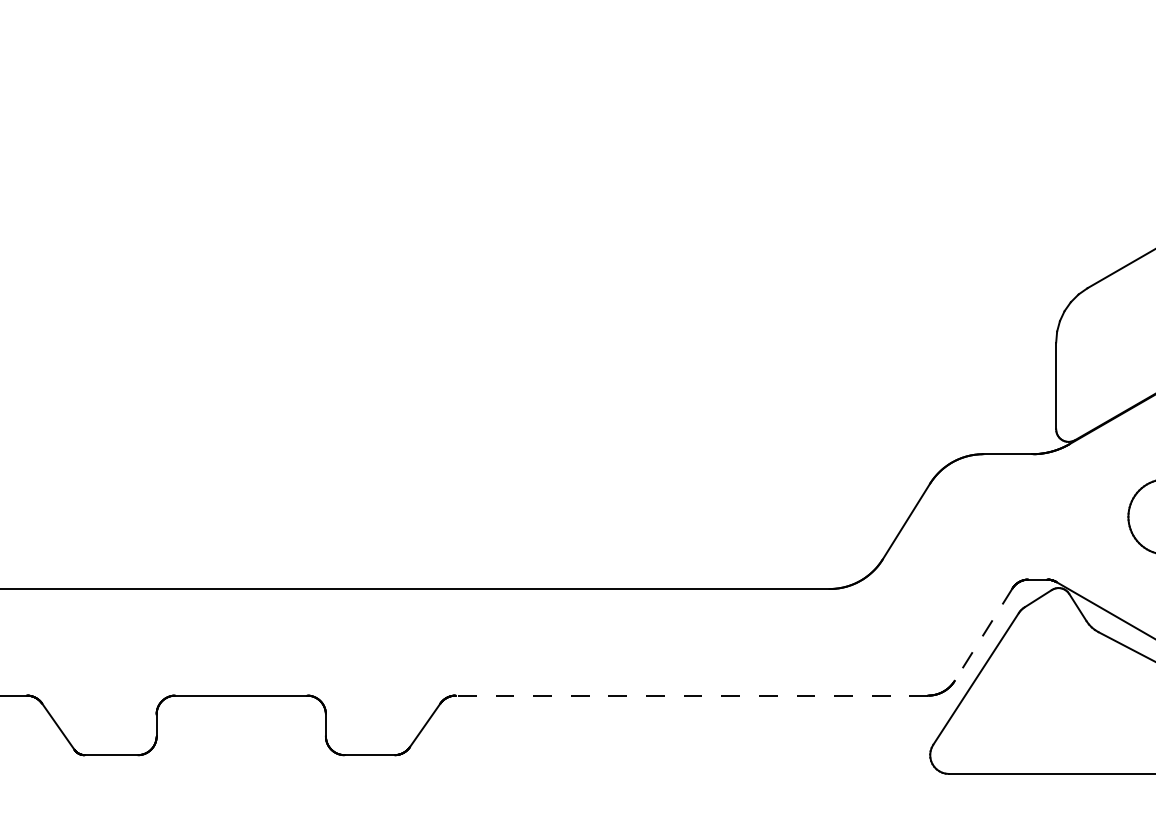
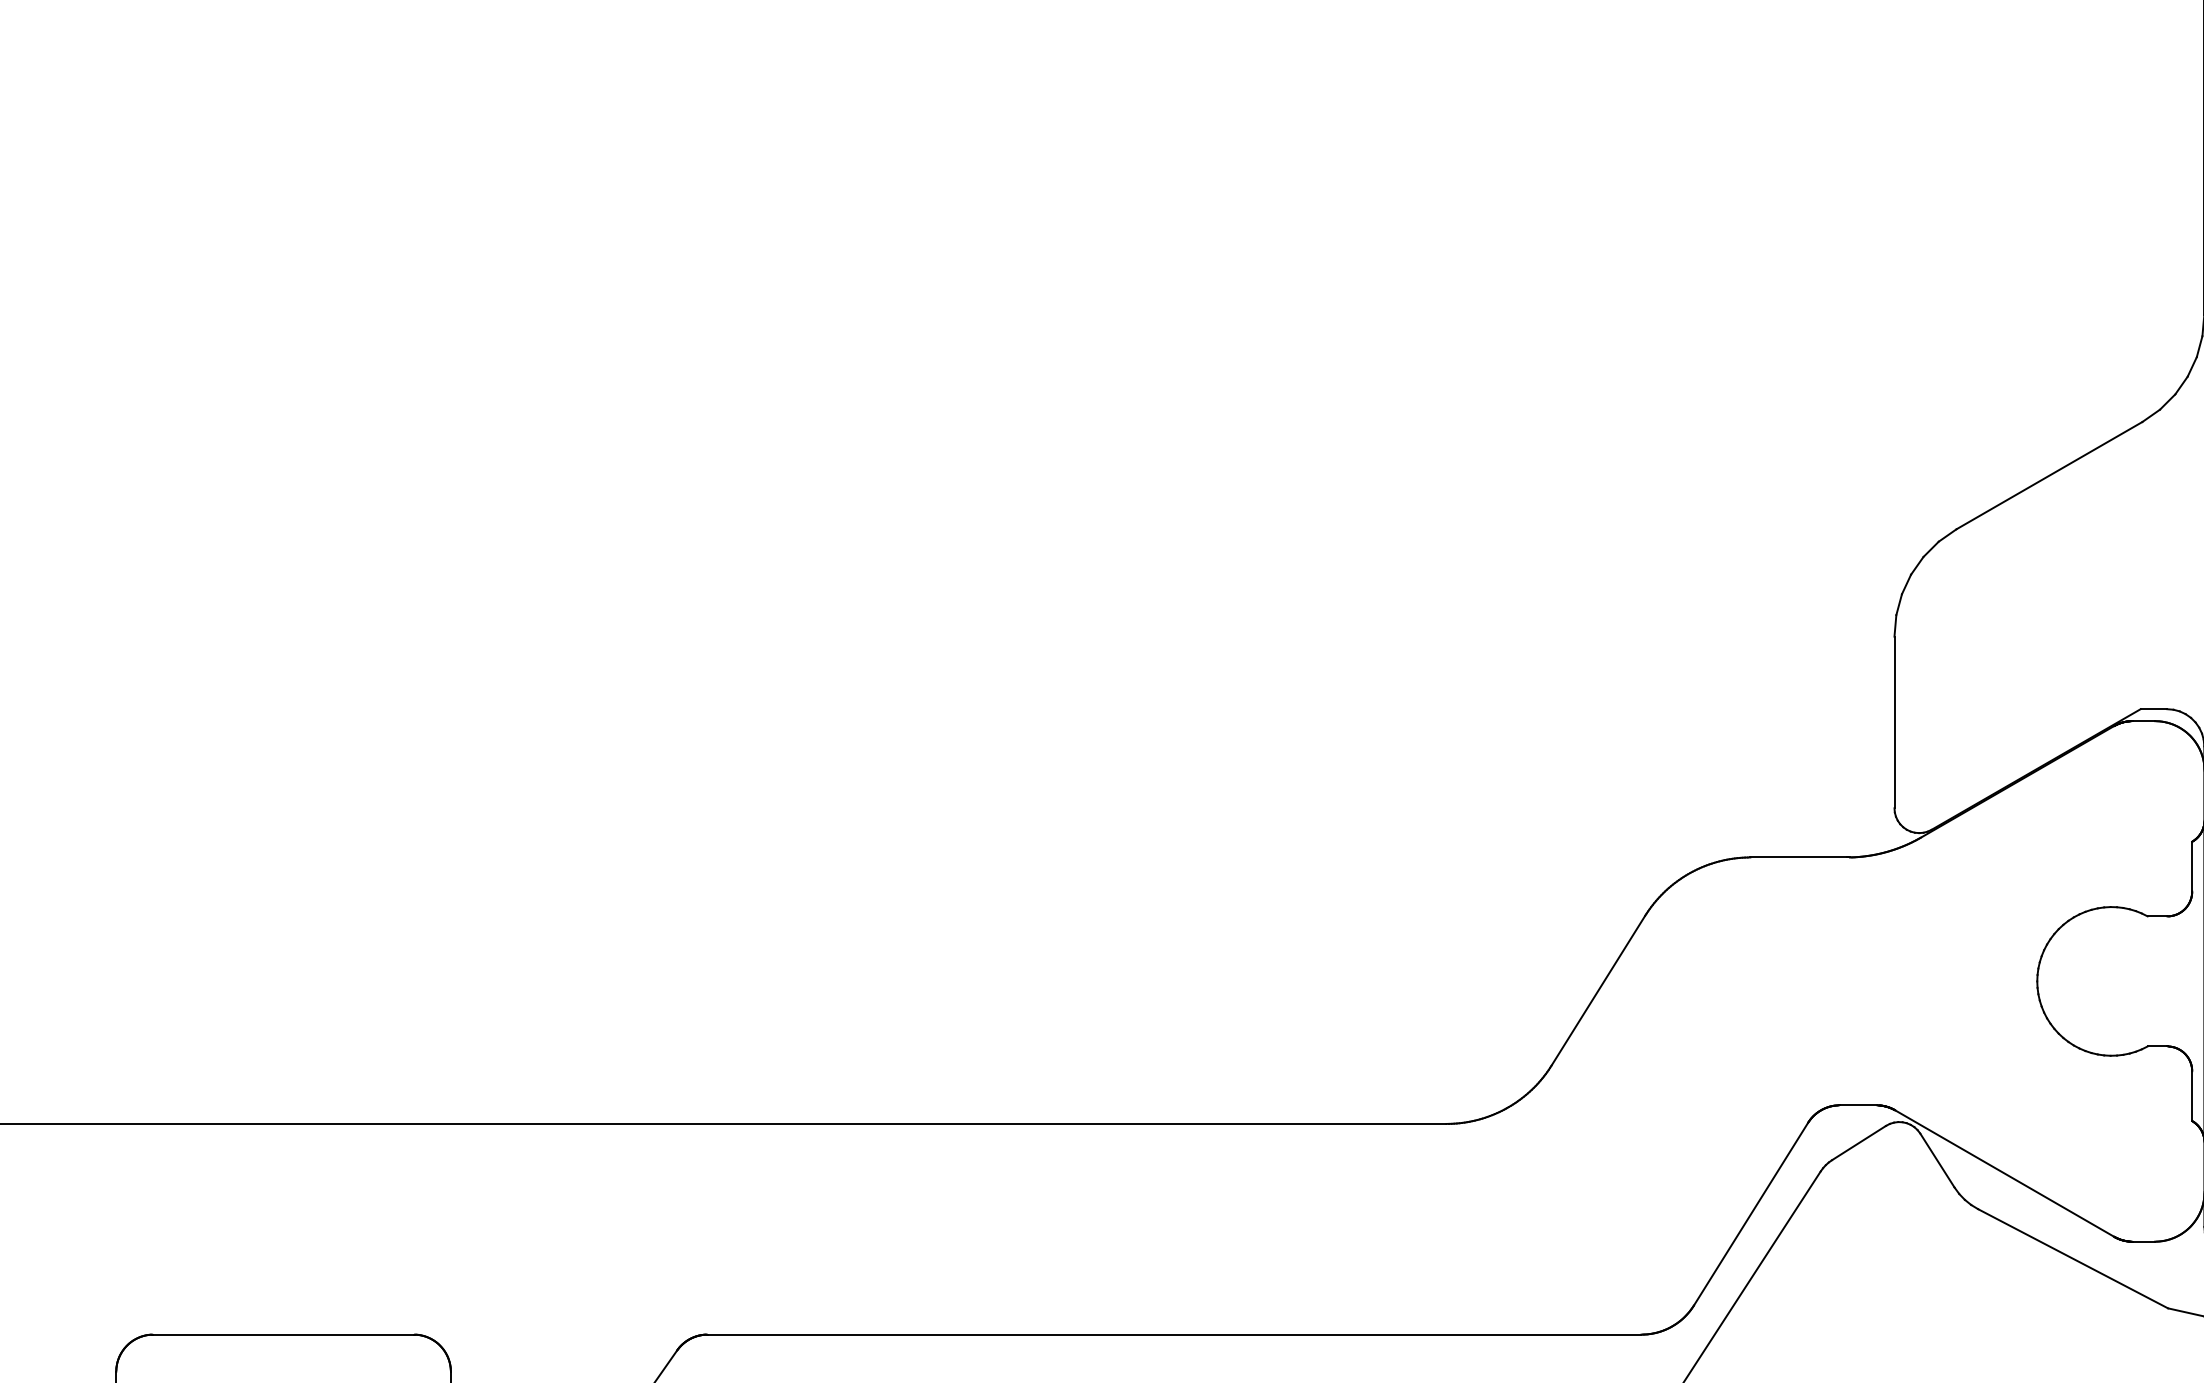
line: (983, 635) -> (1750, 1215), dashed -> solid
line: (691, 695) -> (1173, 1334), dashed -> solid

